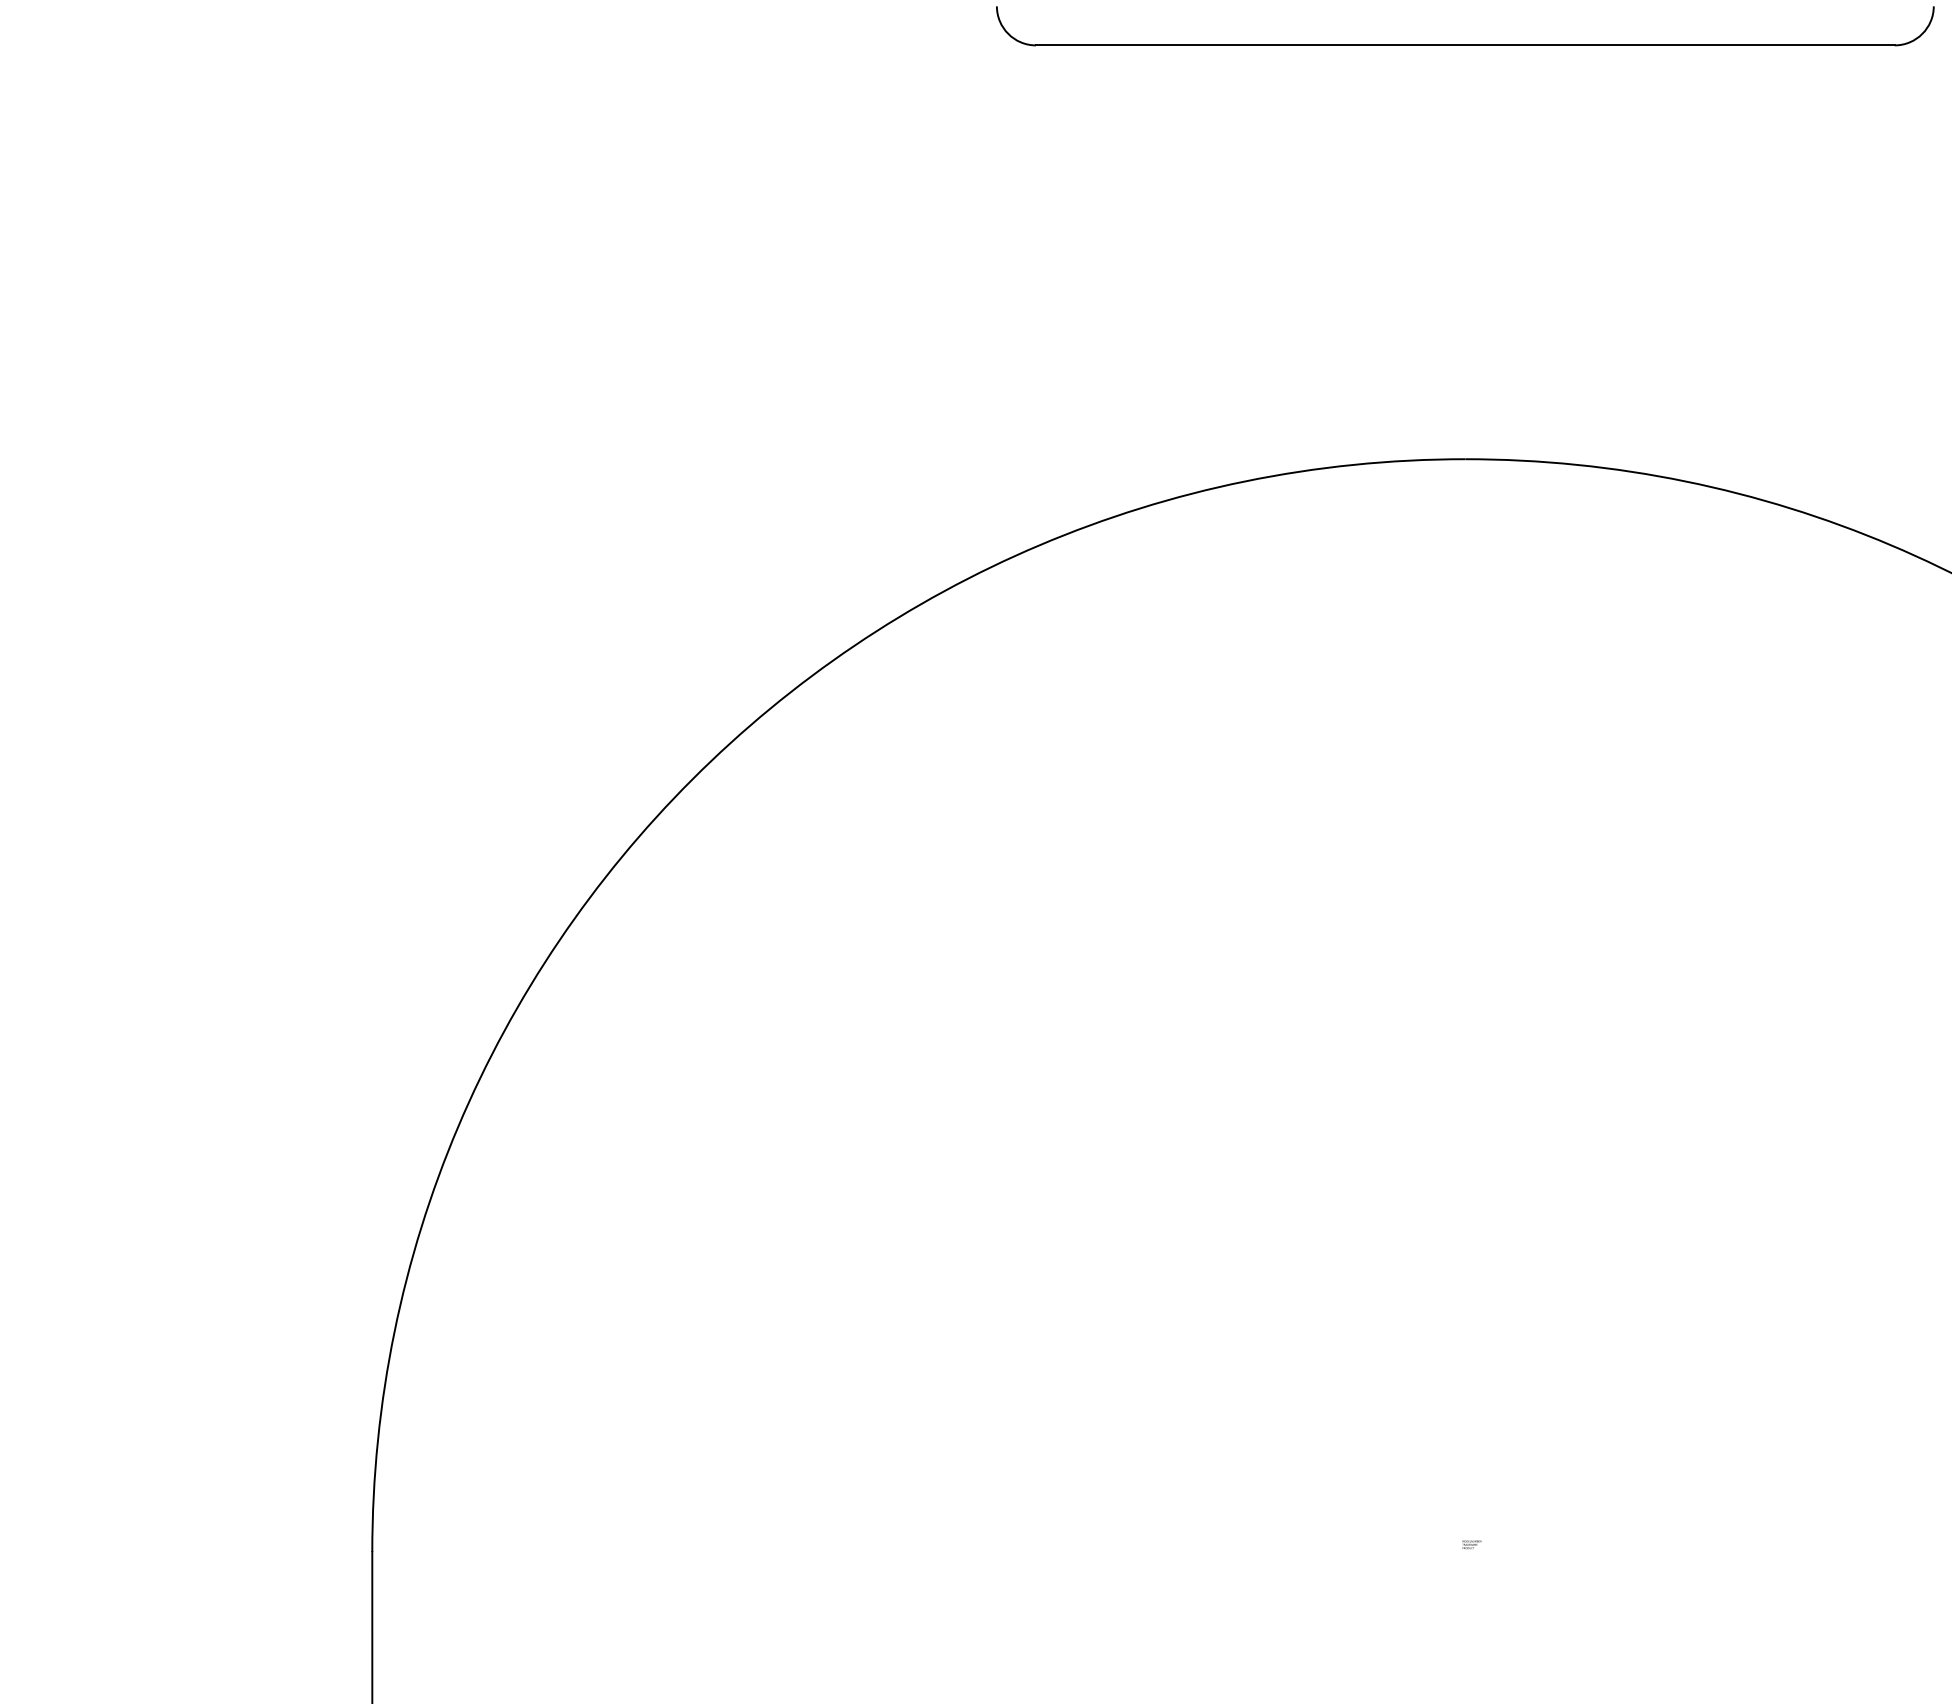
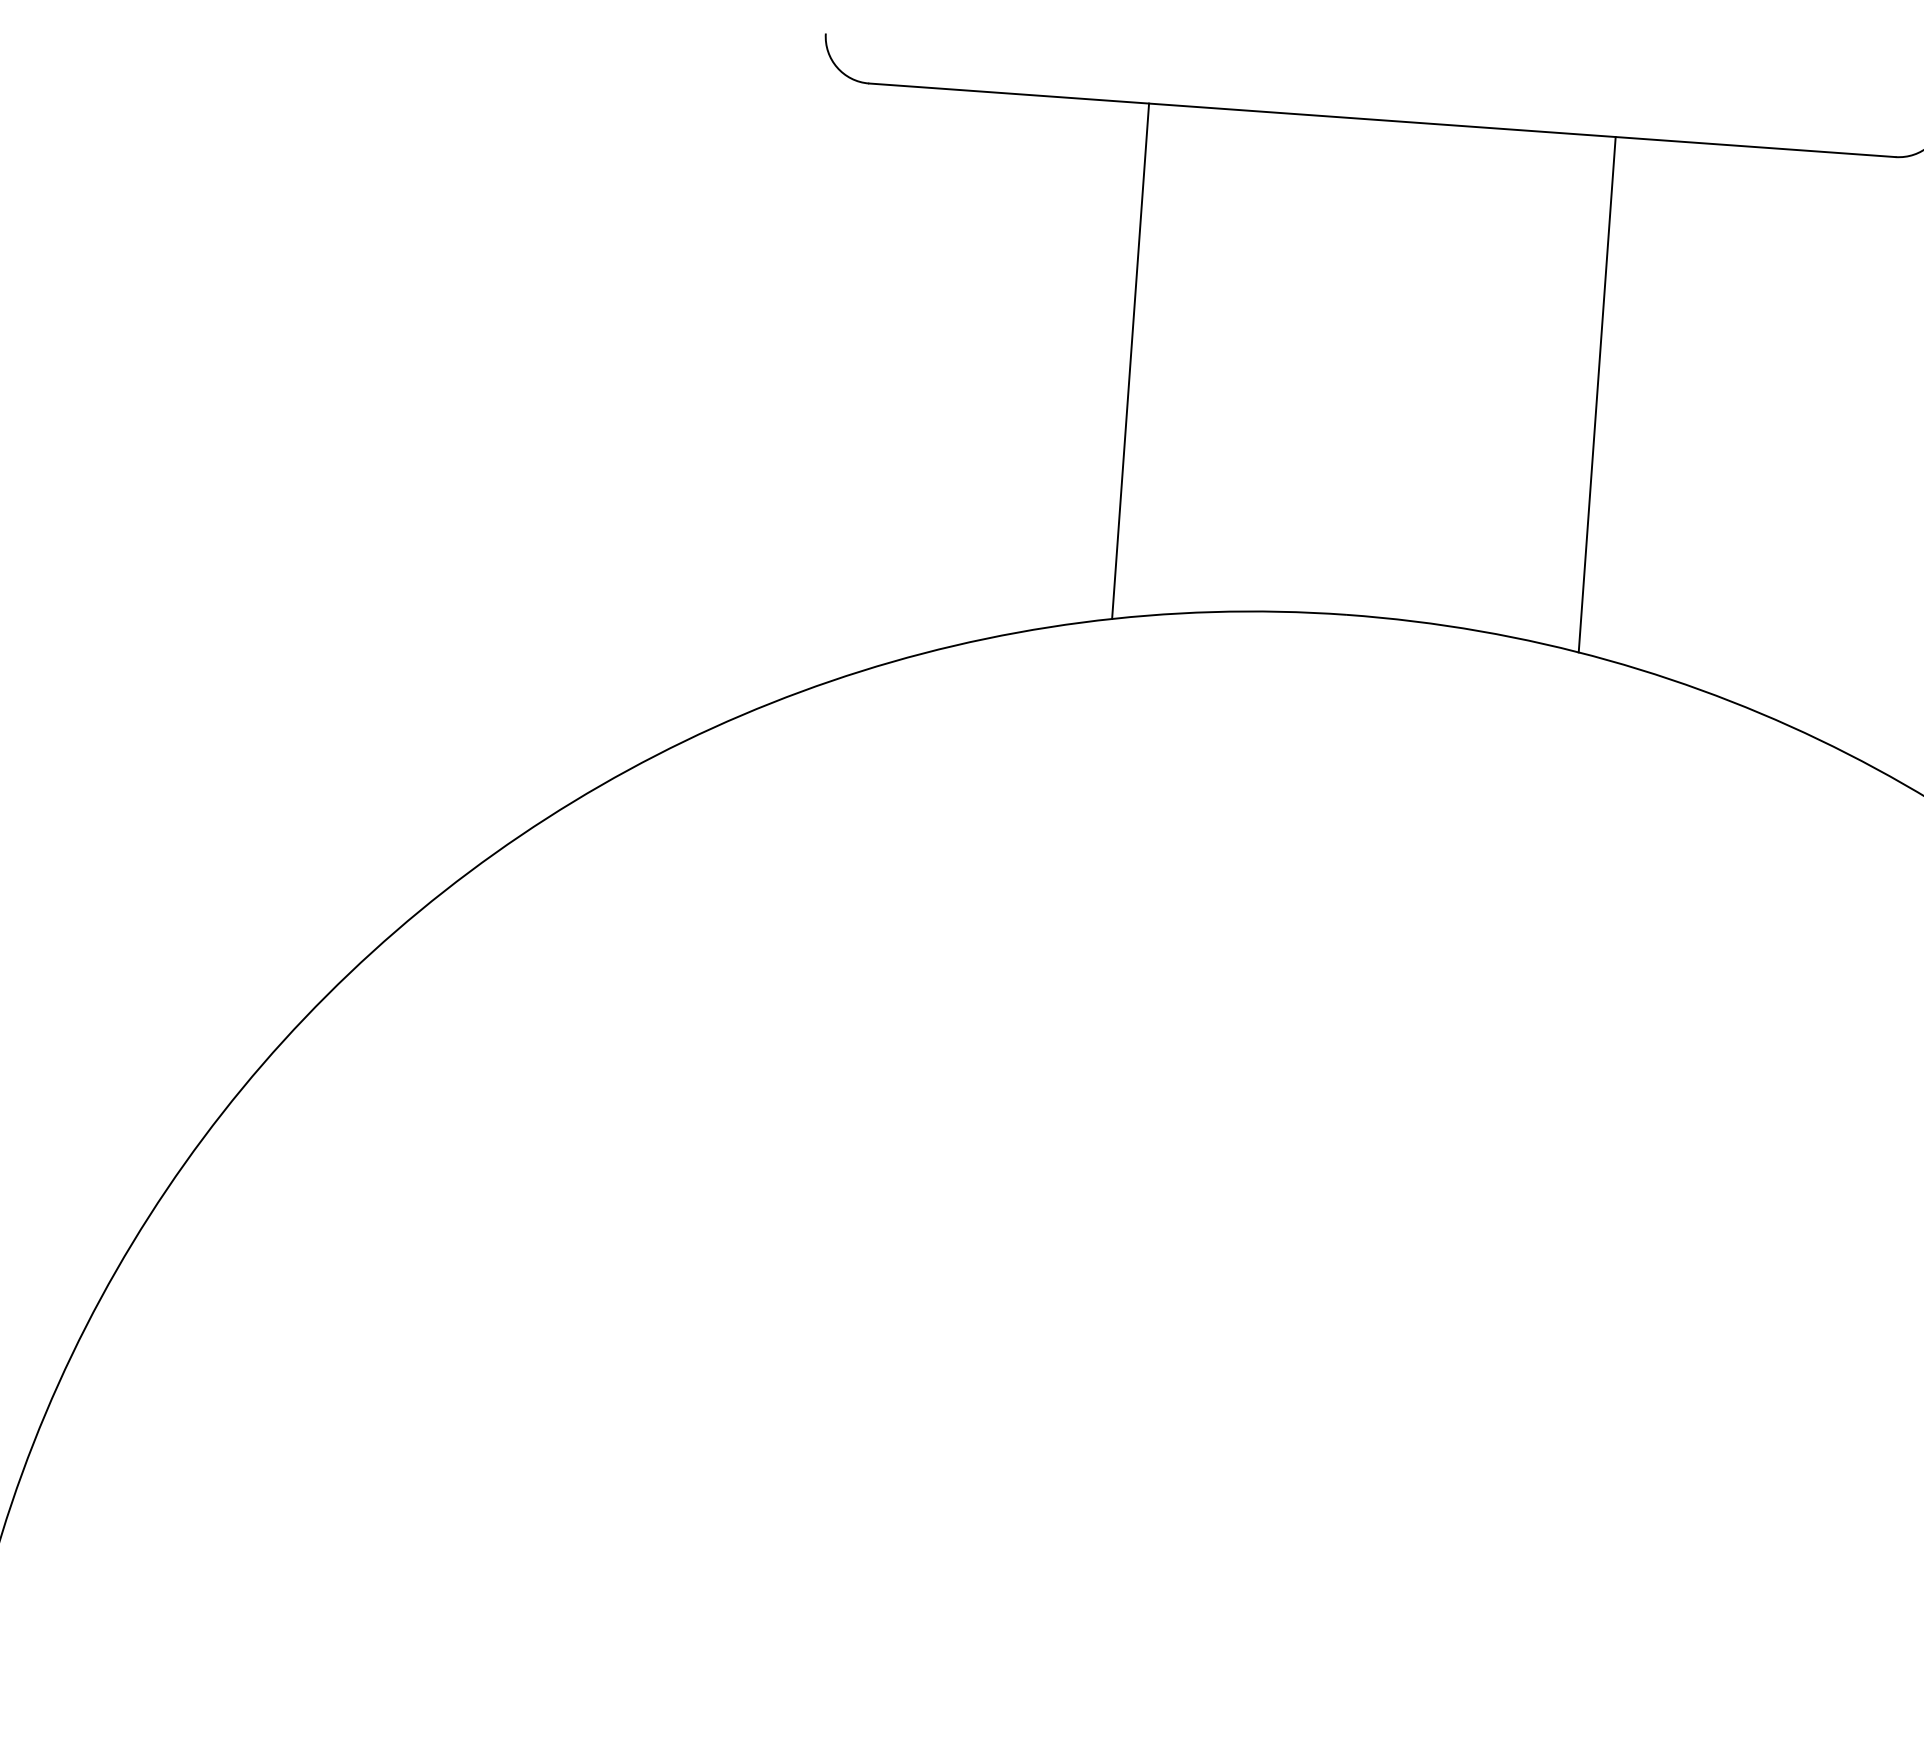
line: (1270, 260) -> (1131, 360), added
line: (1660, 260) -> (1597, 394), added

